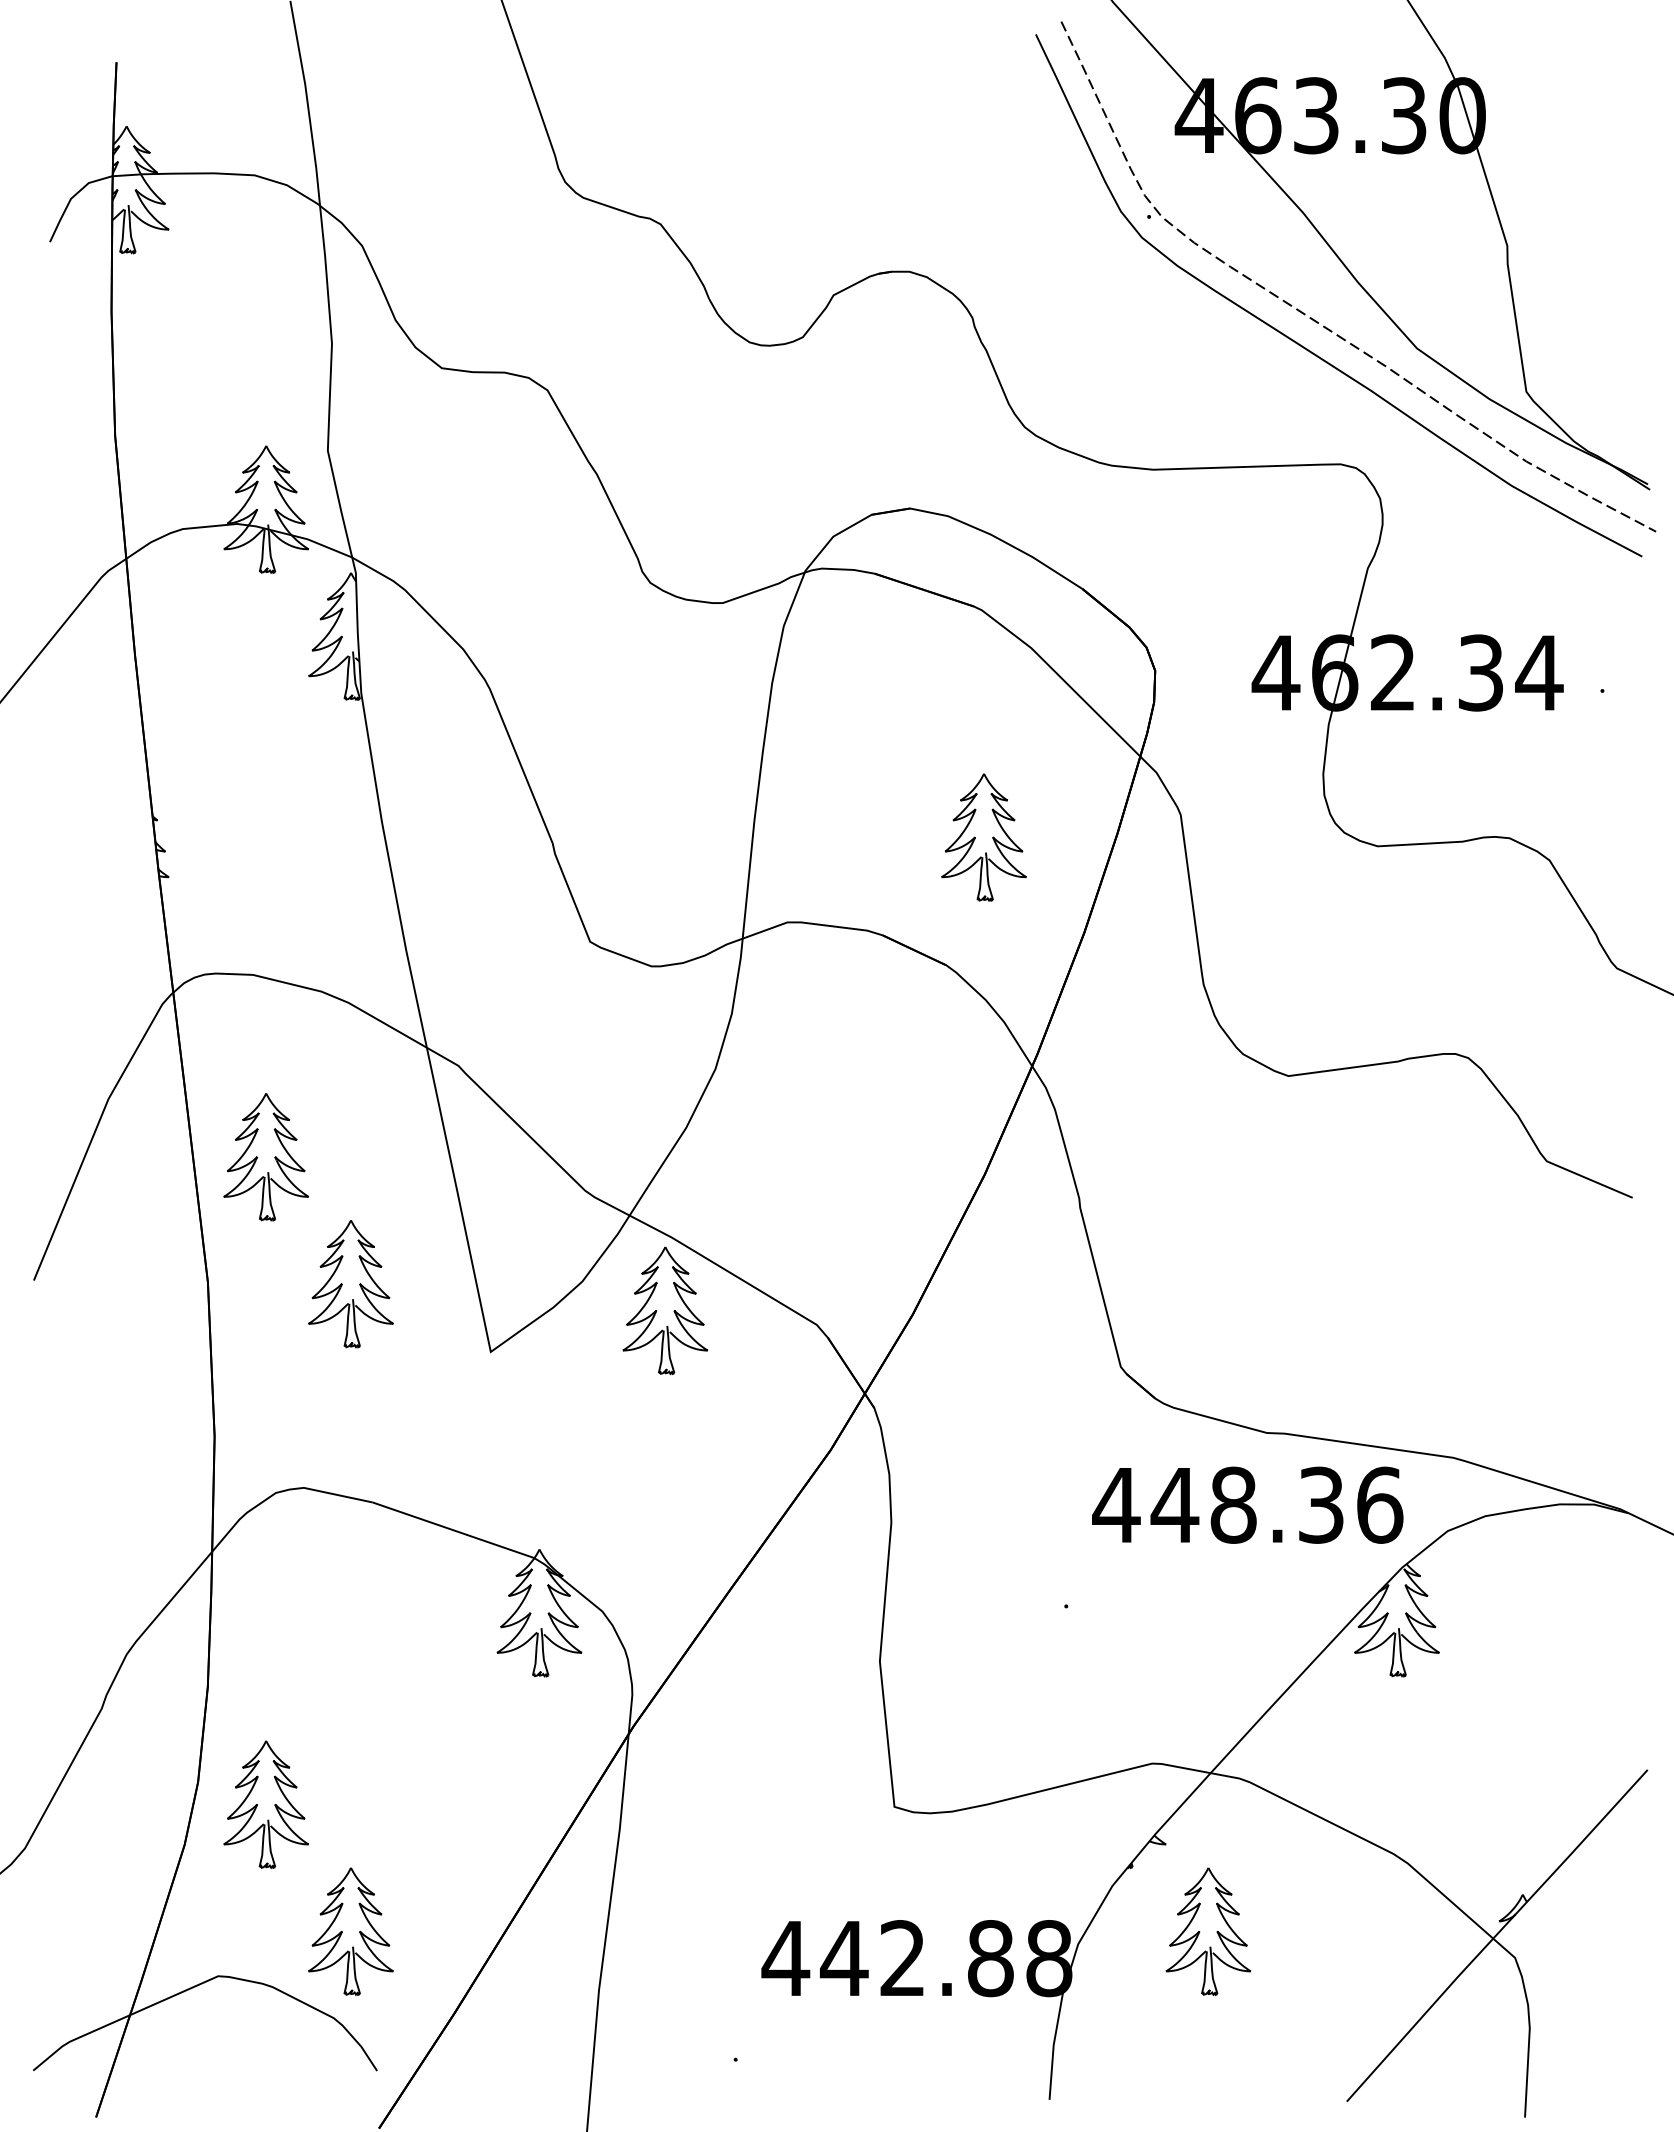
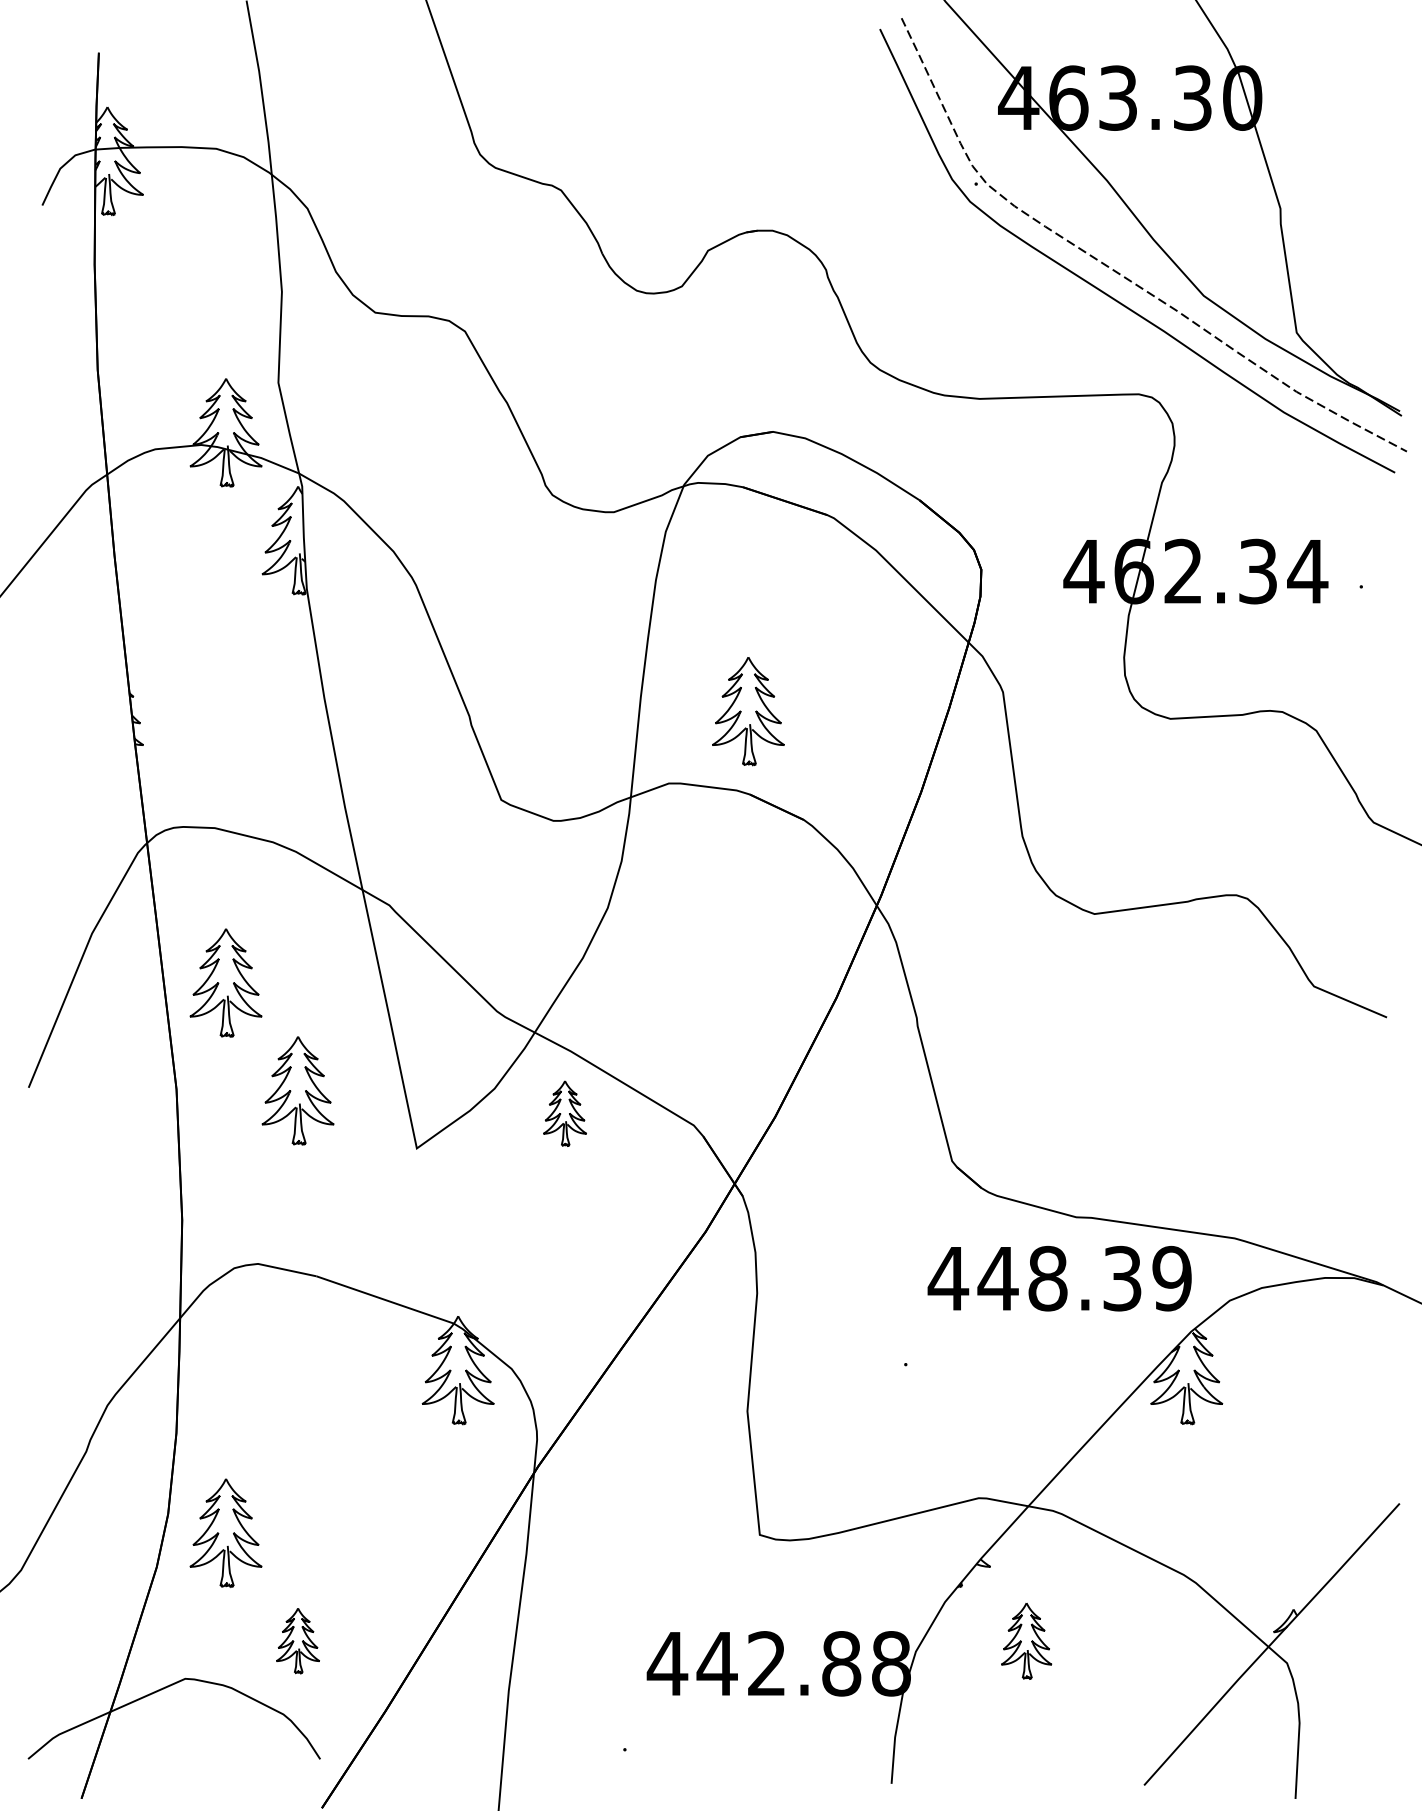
part: (983, 837) -> (747, 711), moved
part: (664, 1310) -> (564, 1113), size x0.6
text: (1379, 1504) -> (1171, 1278), 448.36 -> 448.39
part: (350, 1931) -> (297, 1640), size x0.6
part: (1208, 1931) -> (1026, 1640), size x0.7

